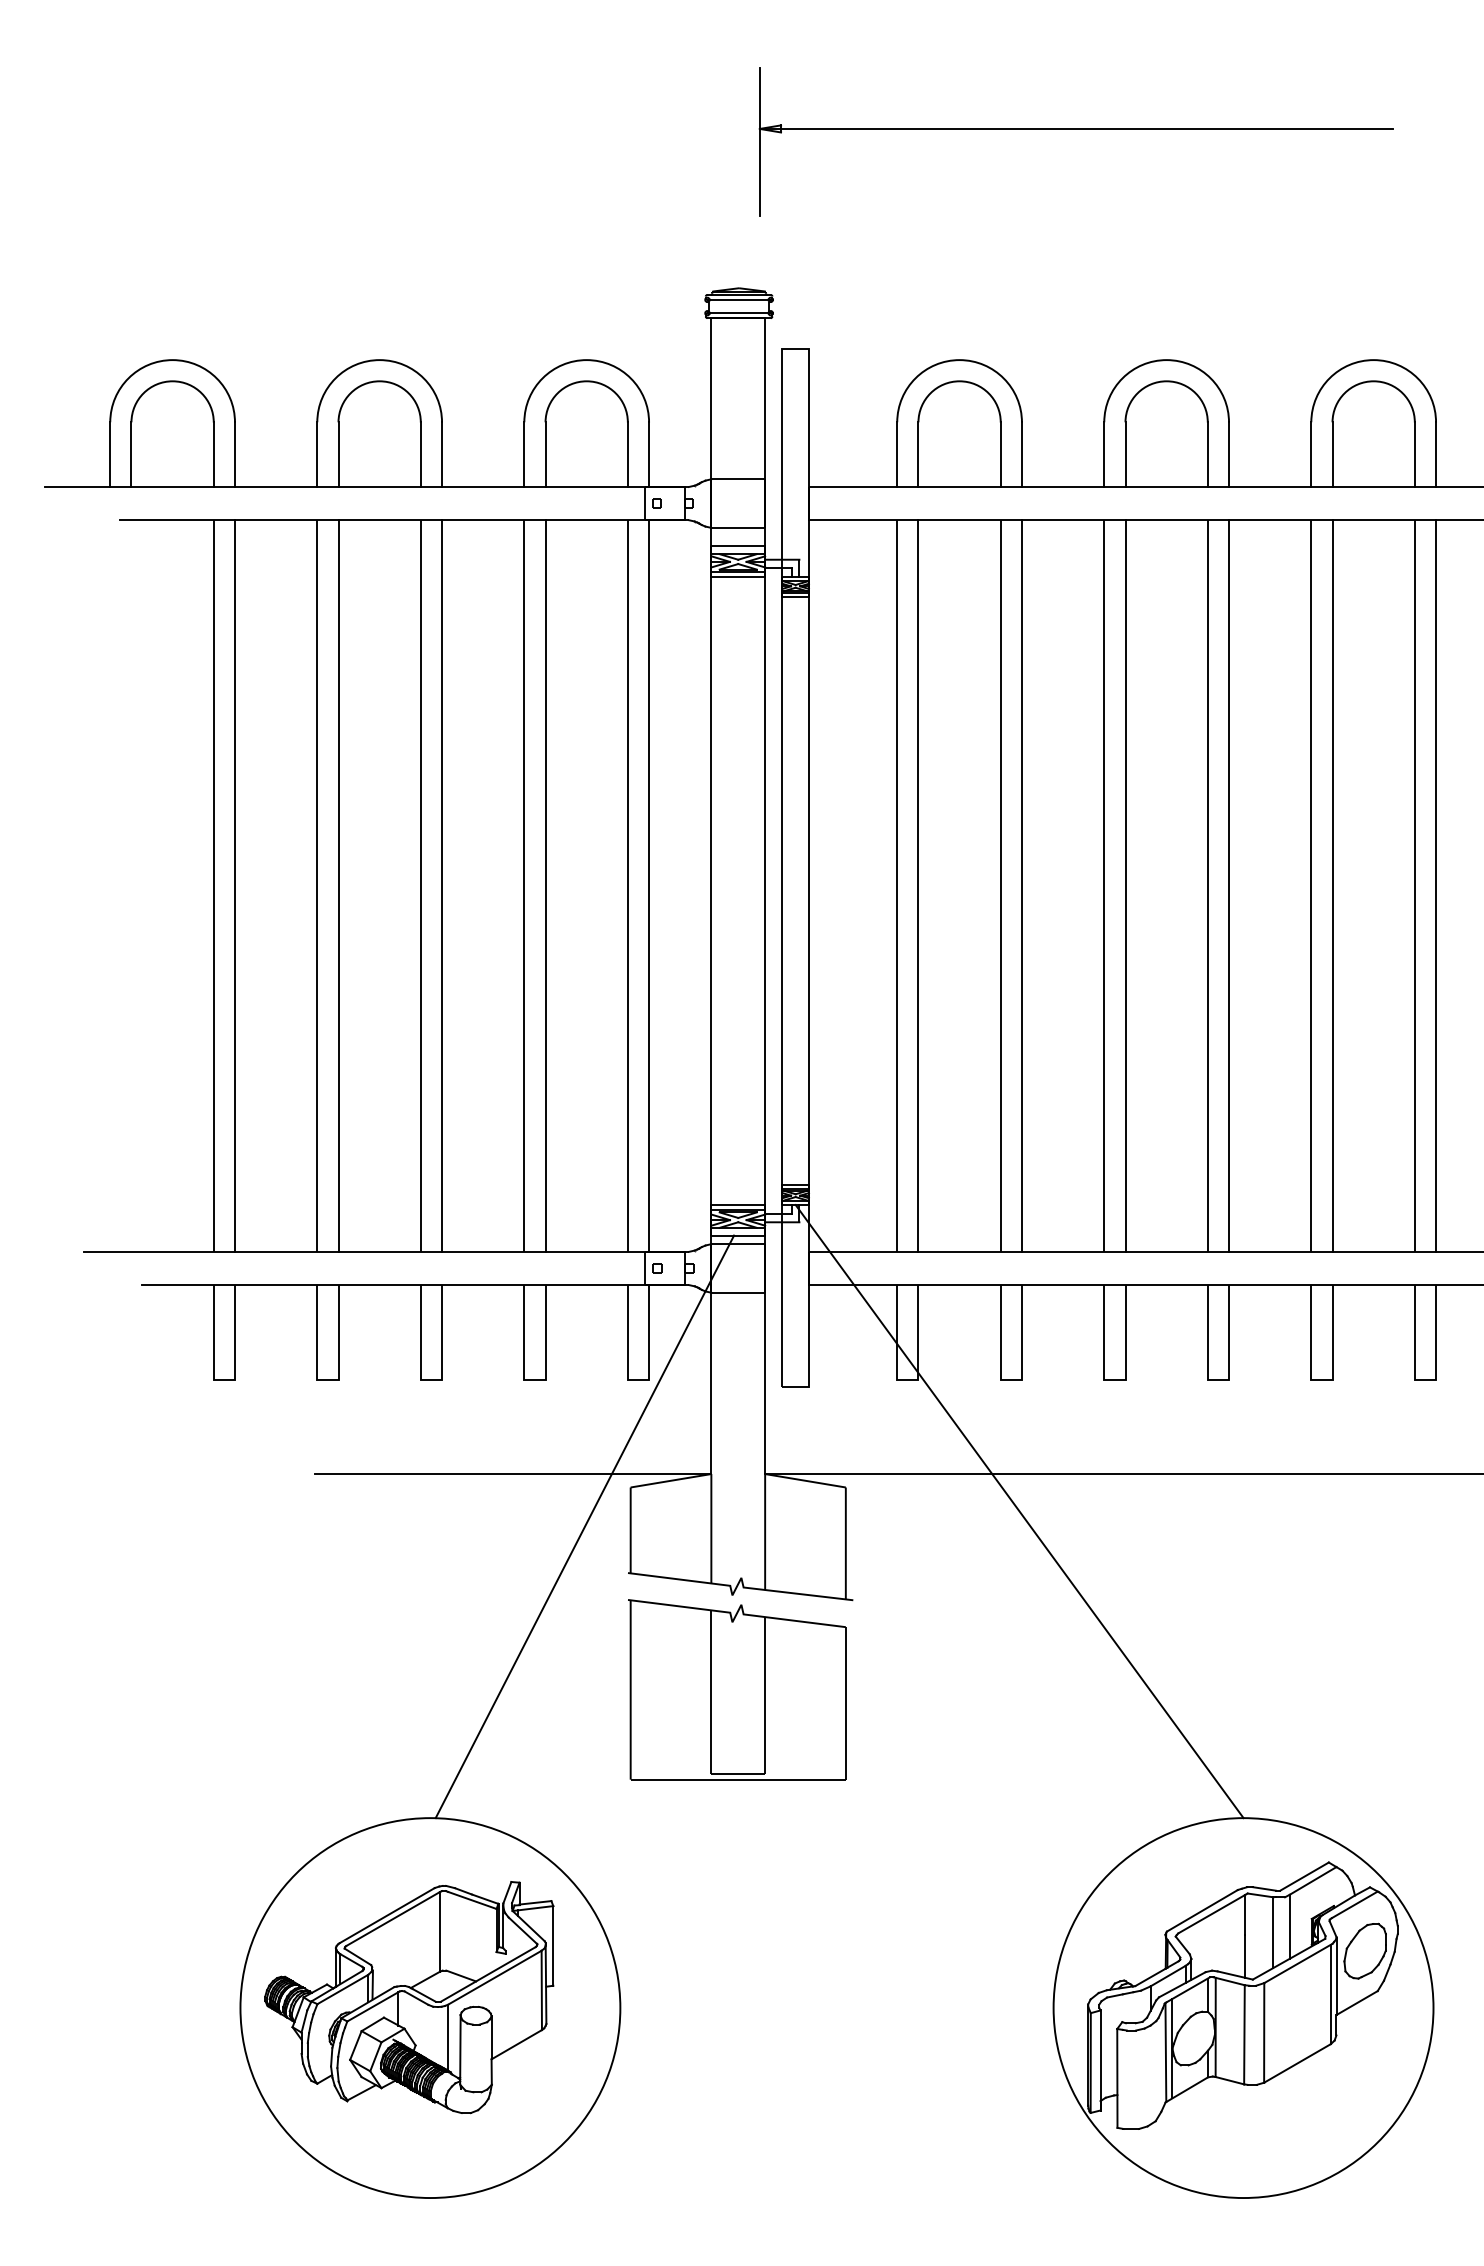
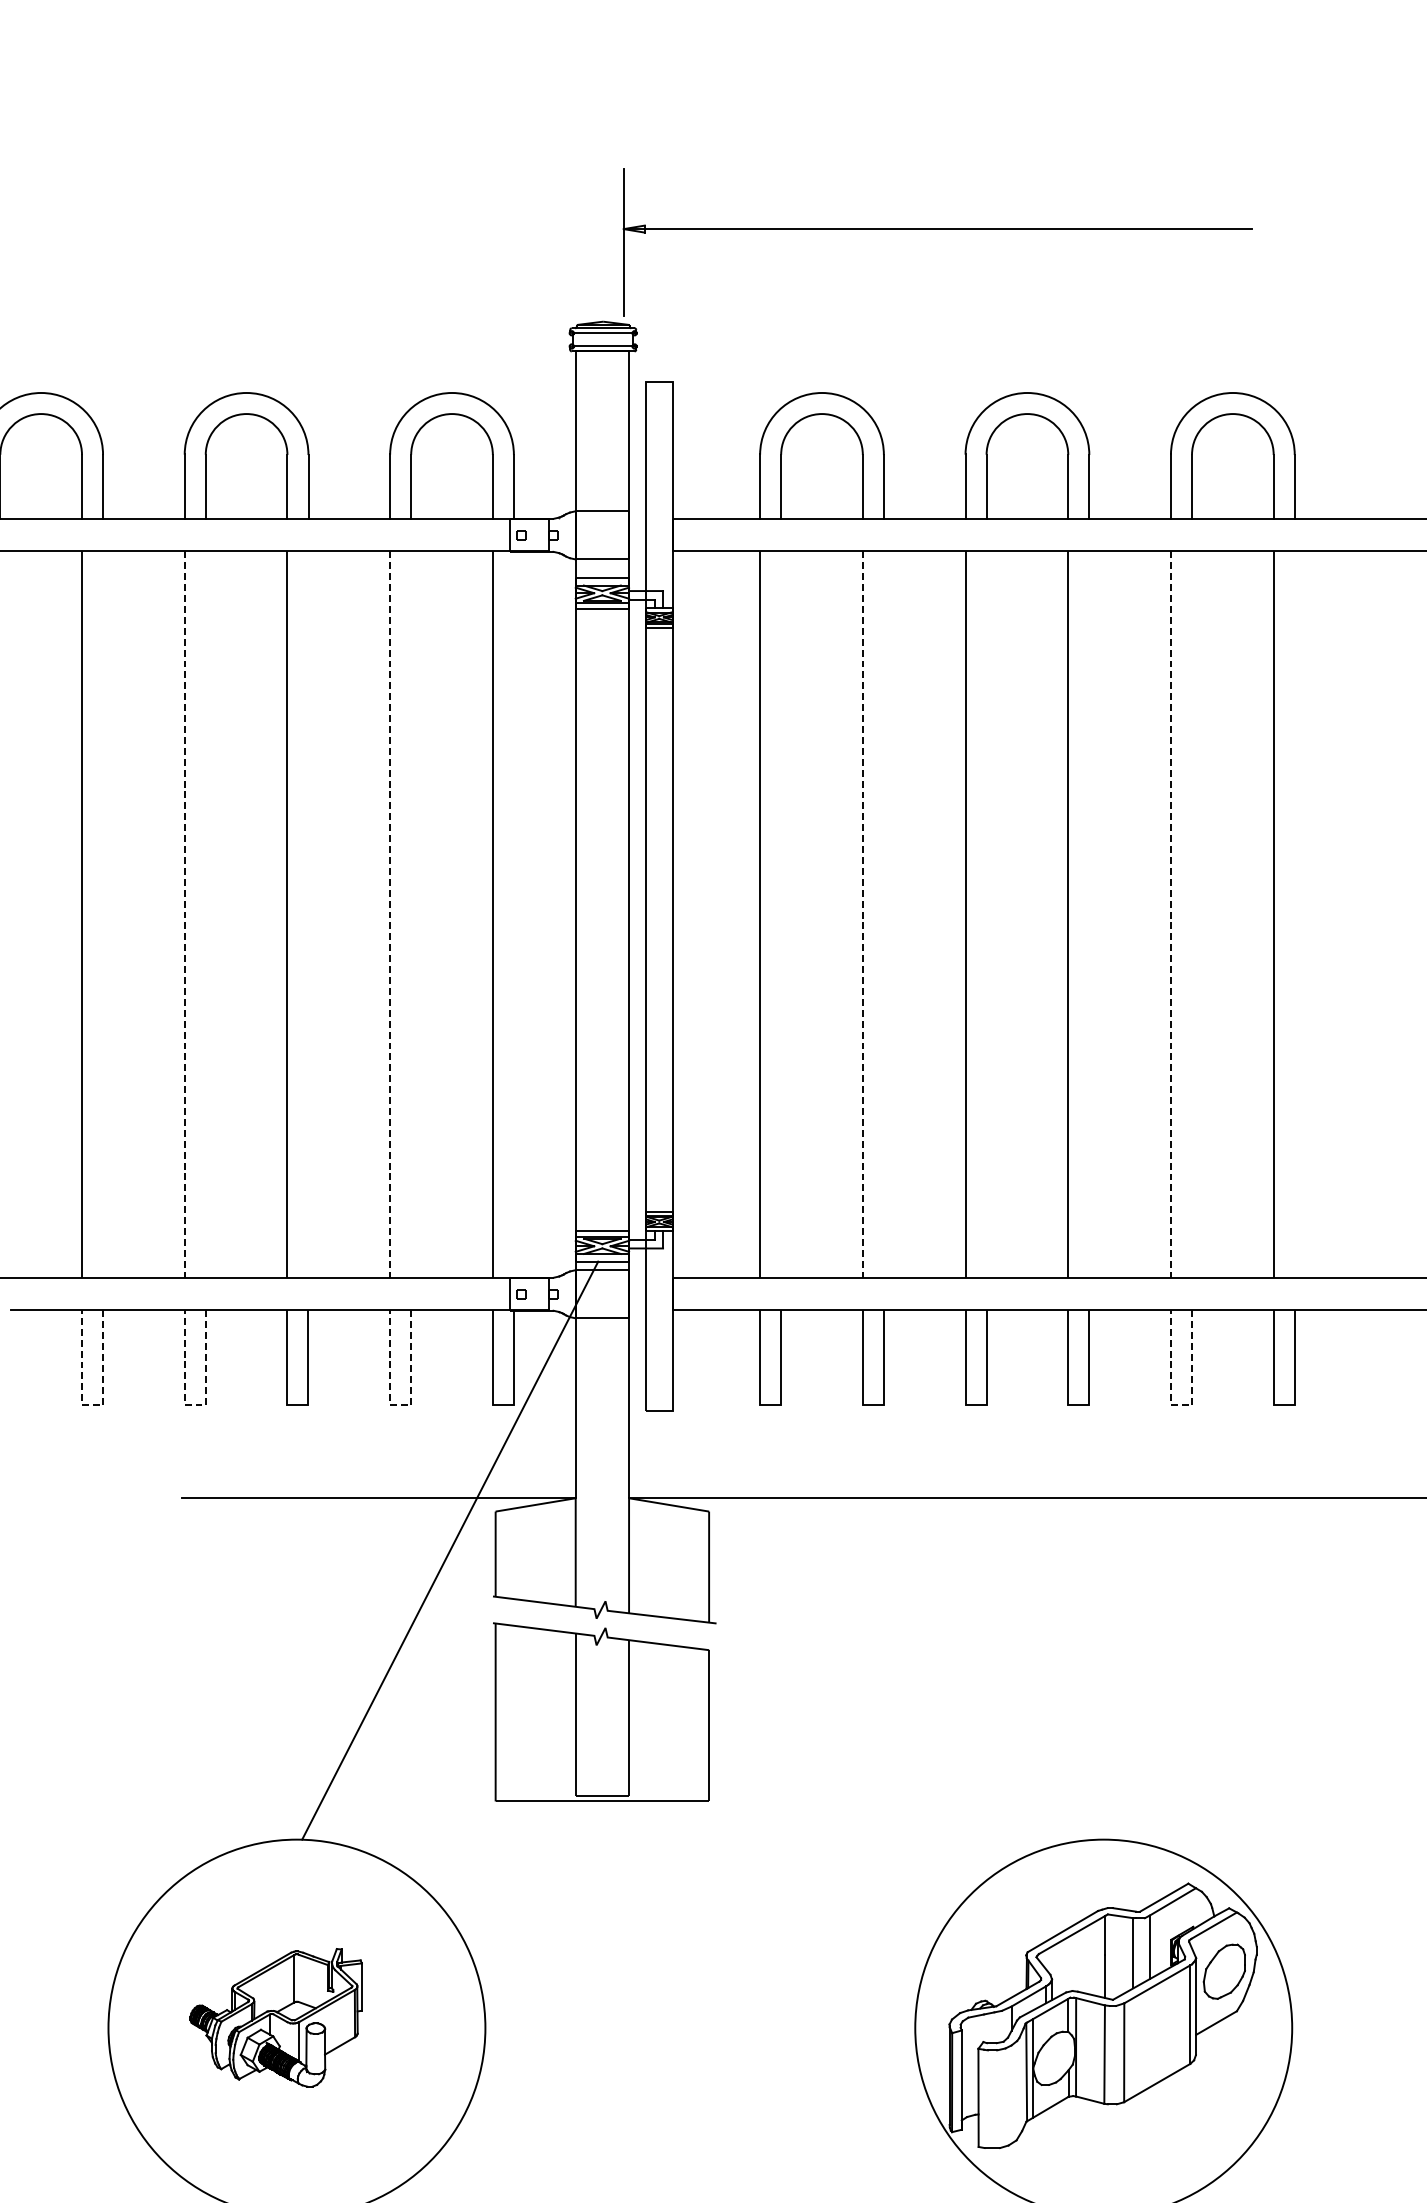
part: (1075, 129) -> (937, 229), moved
line: (234, 885) -> (102, 914), removed
line: (338, 885) -> (205, 914), removed
line: (442, 885) -> (308, 914), removed
line: (545, 885) -> (411, 914), removed
line: (649, 885) -> (514, 914), removed
line: (918, 885) -> (781, 914), removed
line: (1021, 885) -> (883, 914), removed
line: (1125, 885) -> (986, 914), removed
line: (1229, 885) -> (1089, 914), removed
line: (1332, 885) -> (1191, 914), removed
line: (1436, 885) -> (1295, 914), removed
line: (317, 886) -> (184, 915), solid -> dashed
line: (524, 886) -> (390, 915), solid -> dashed
line: (1000, 886) -> (862, 915), solid -> dashed
line: (1311, 886) -> (1171, 915), solid -> dashed
line: (224, 1380) -> (92, 1405), solid -> dashed
line: (327, 1380) -> (194, 1405), solid -> dashed
line: (534, 1380) -> (400, 1405), solid -> dashed
line: (1321, 1380) -> (1181, 1405), solid -> dashed
line: (1019, 1511) -> (881, 1535), removed
part: (409, 1997) -> (276, 2017), size x0.6

